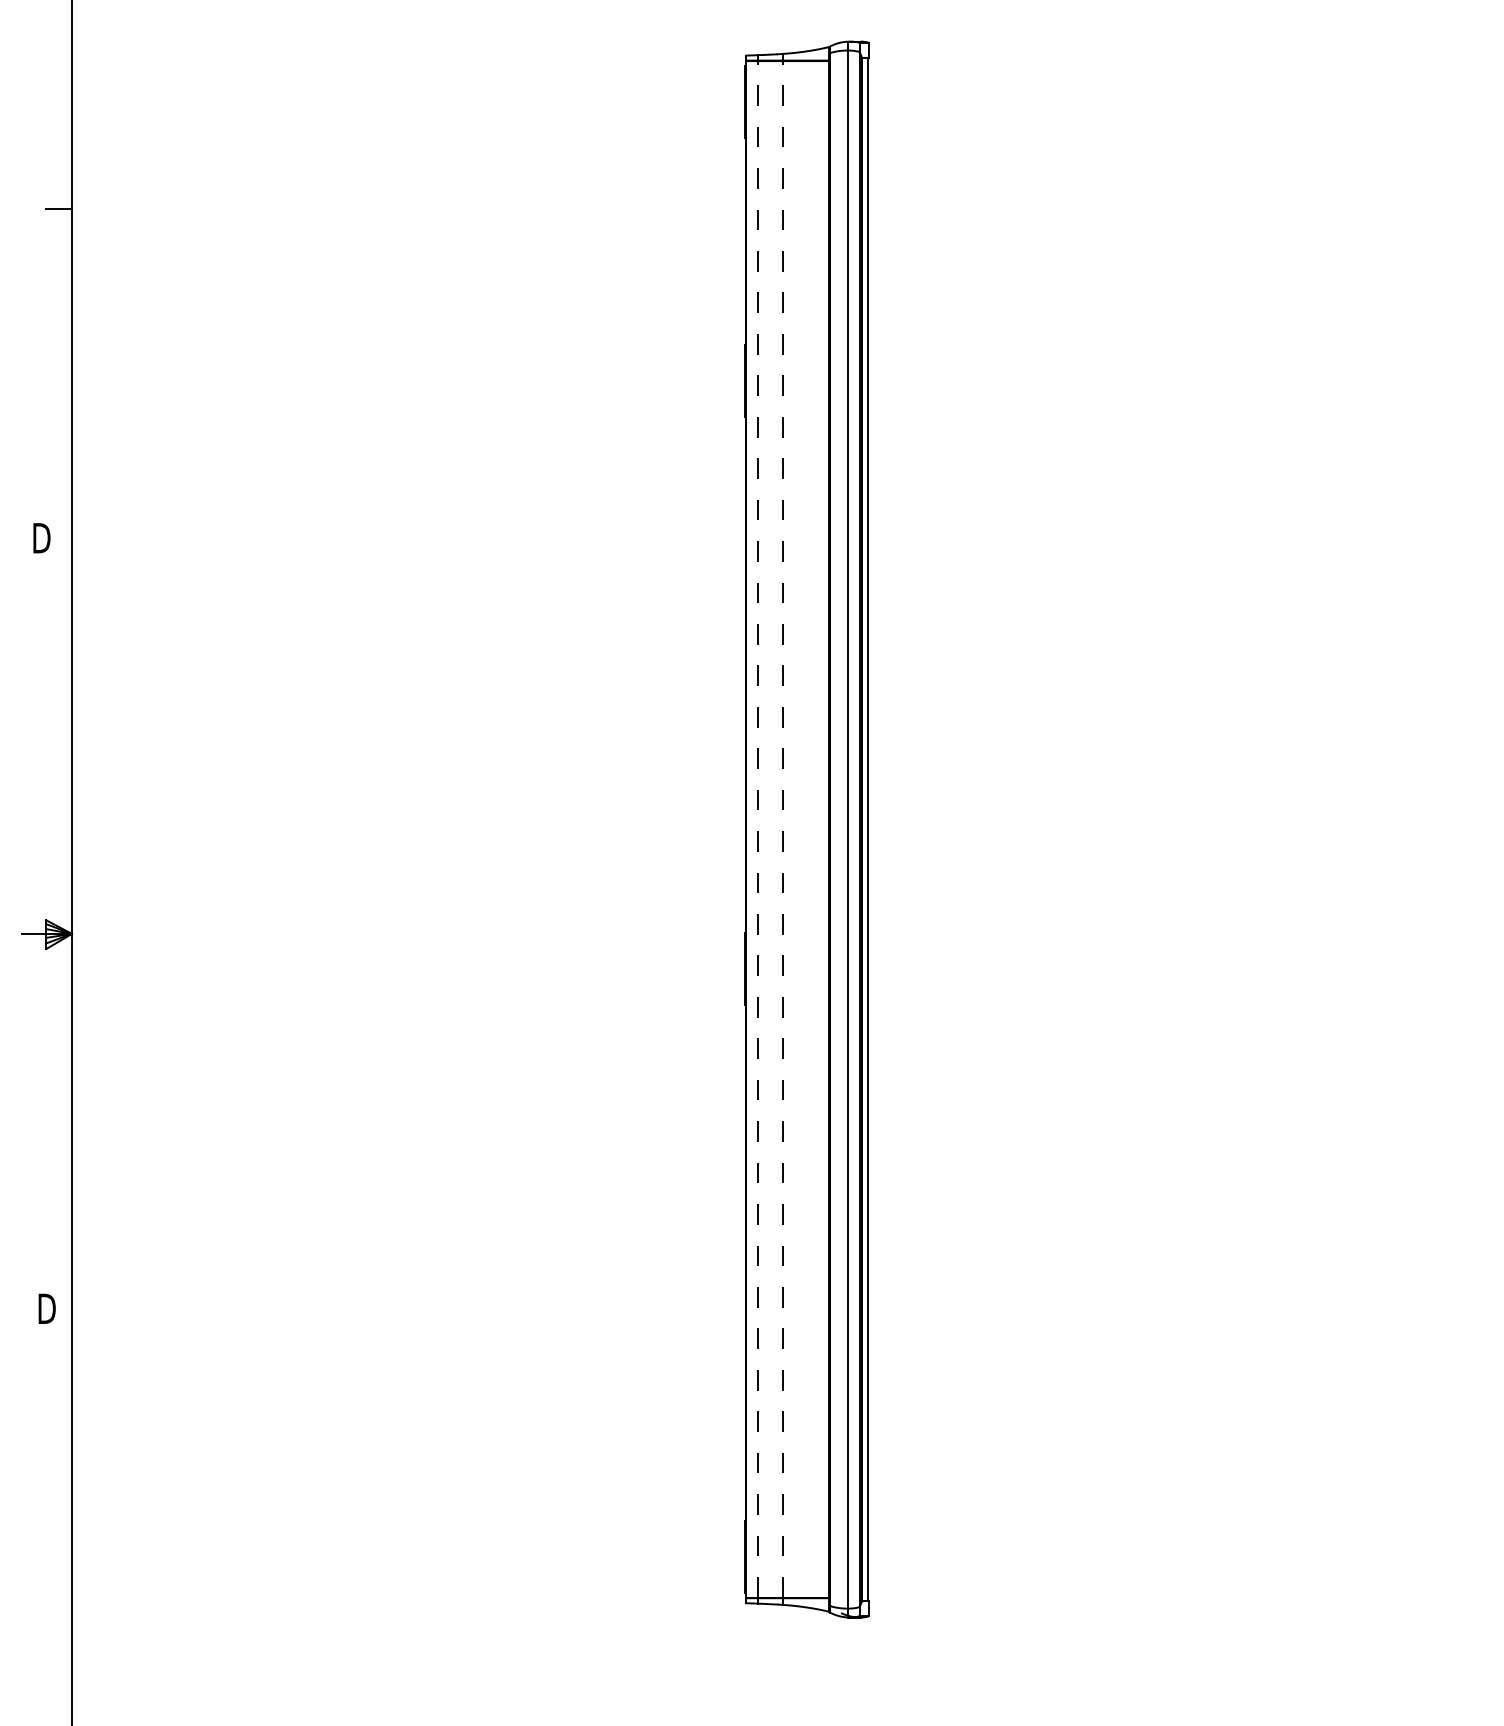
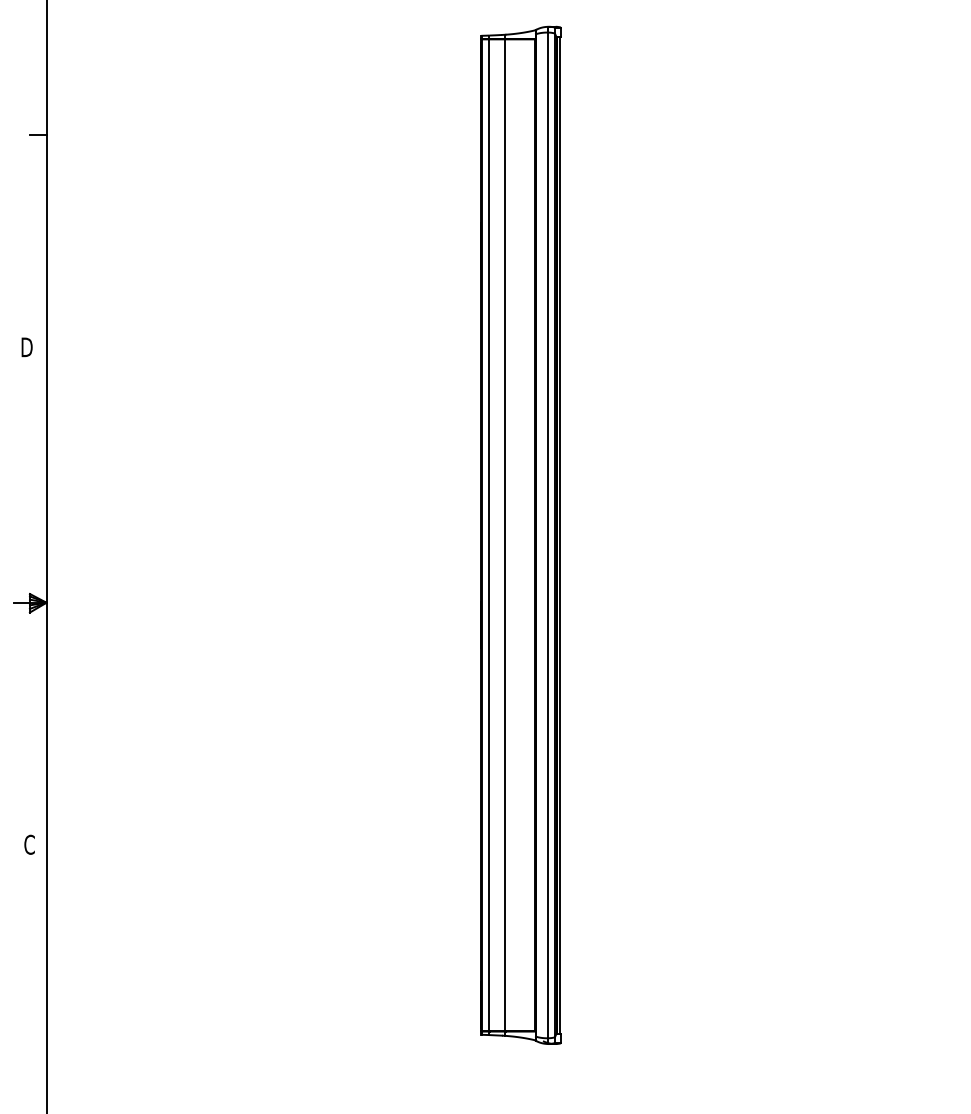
line: (758, 829) -> (489, 535), dashed -> solid
line: (782, 829) -> (505, 535), dashed -> solid
text: (47, 1308) -> (30, 844), D -> C

